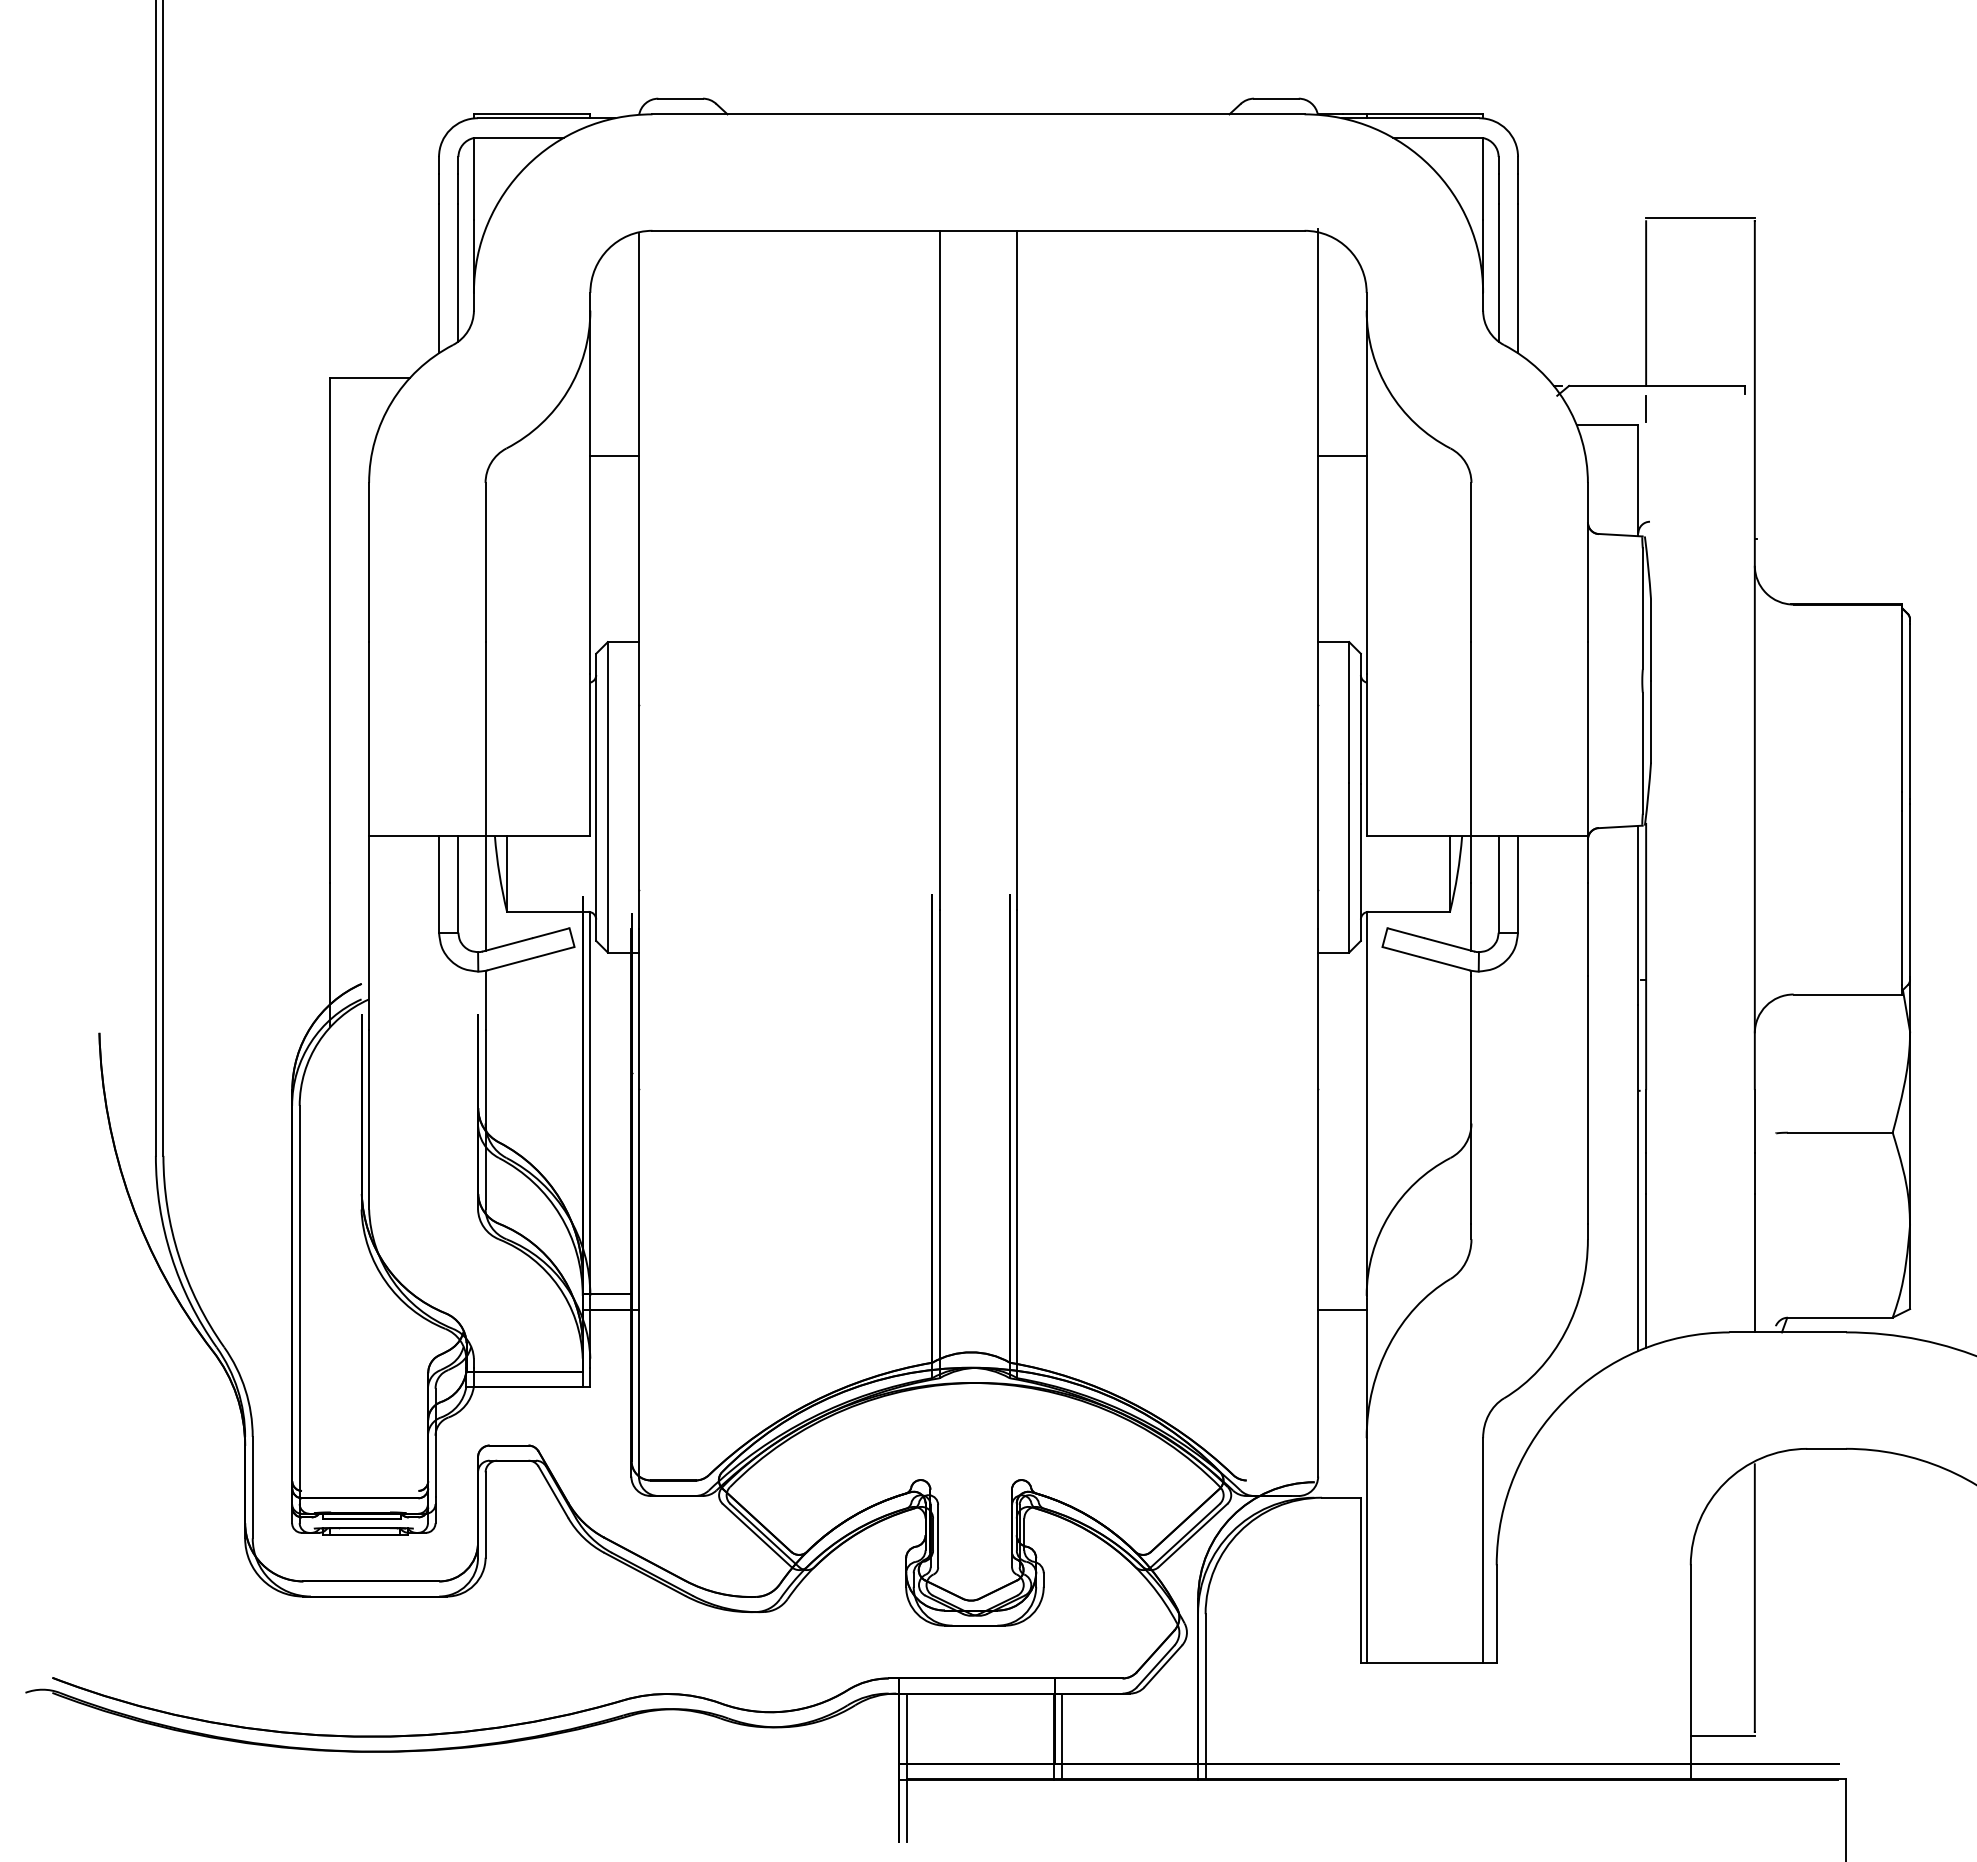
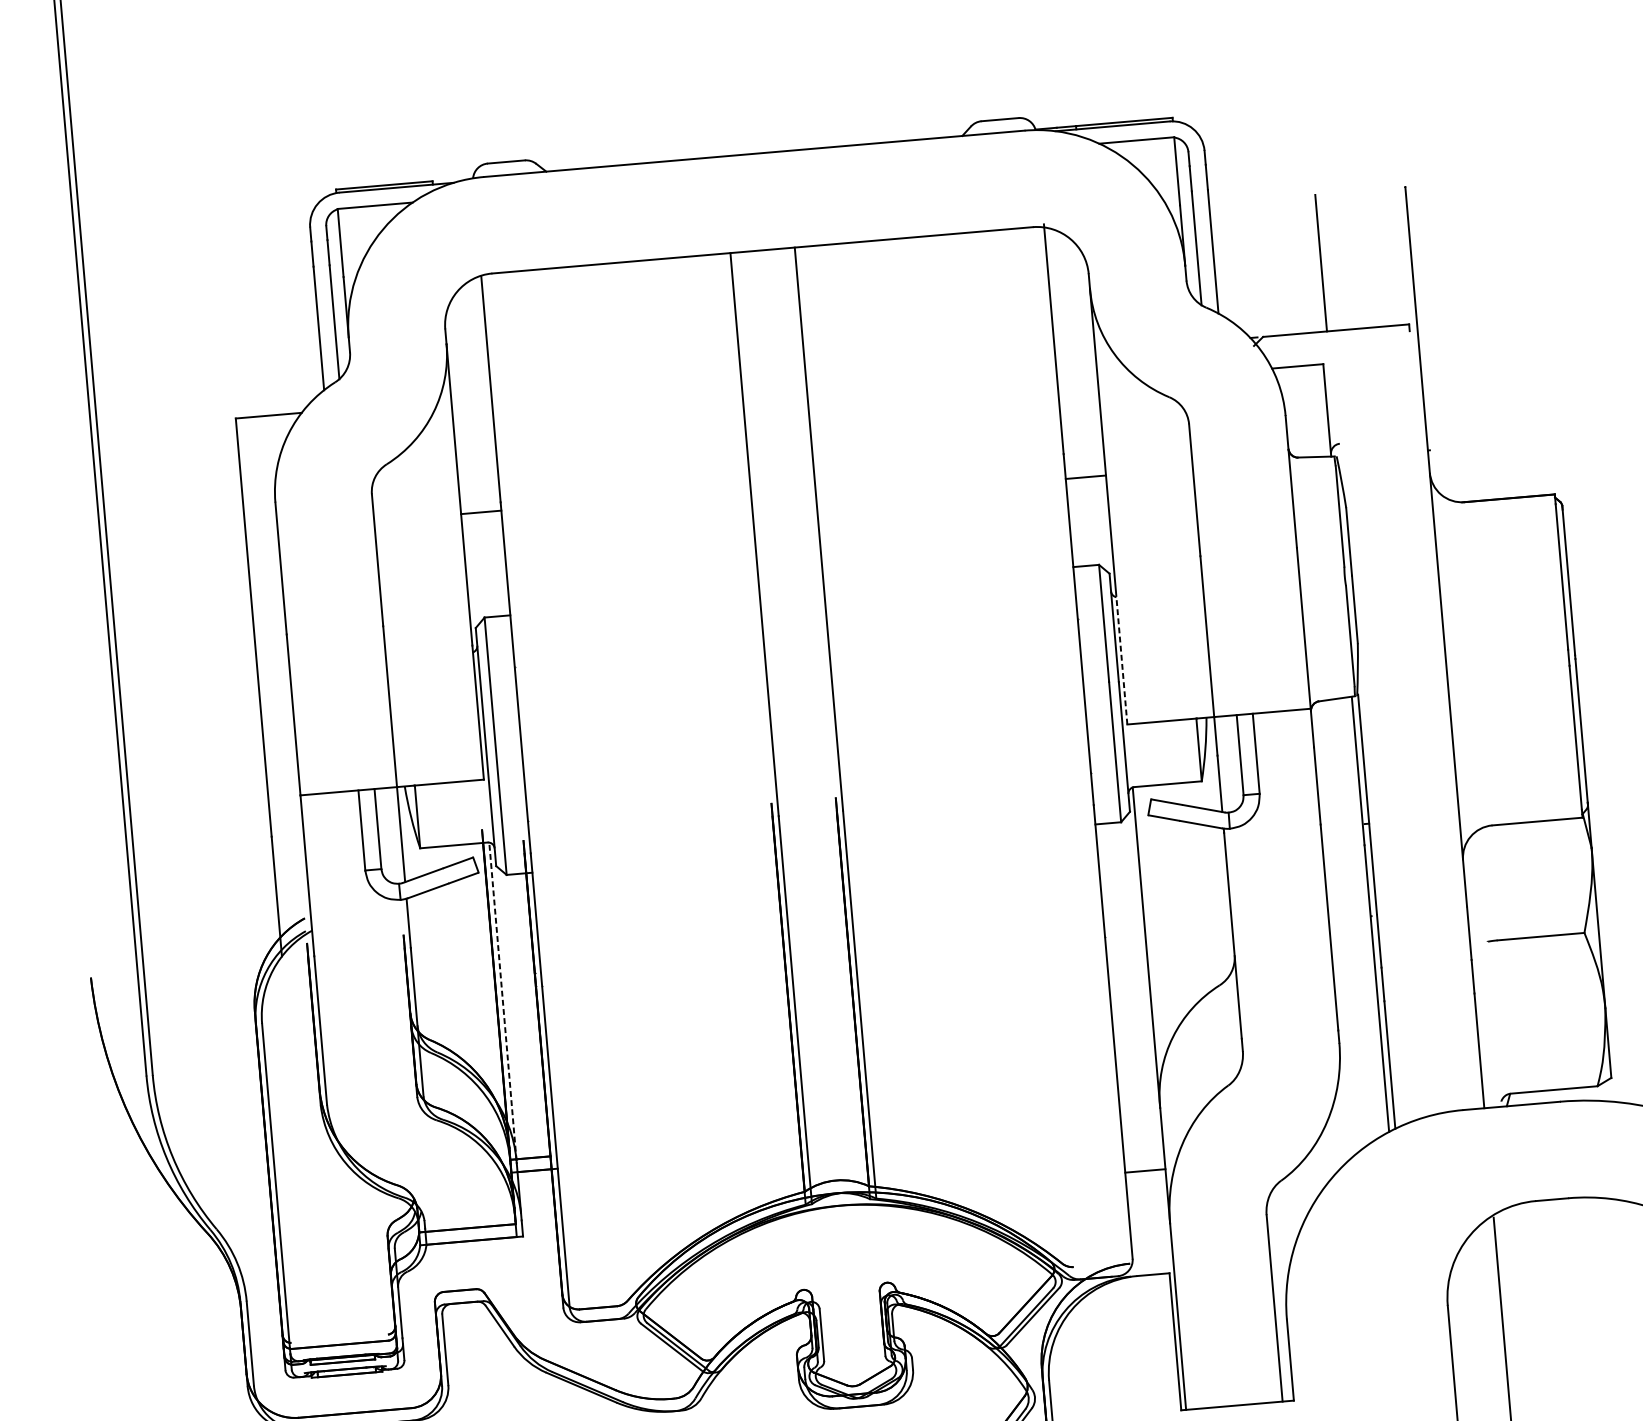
line: (1700, 218) -> (1360, 188), removed
line: (1646, 409) -> (1328, 350), removed
line: (614, 455) -> (481, 512), moved
line: (1342, 455) -> (1085, 477), moved
line: (1366, 755) -> (1121, 657), solid -> dashed
line: (590, 1103) -> (503, 1001), solid -> dashed
line: (1342, 1309) -> (1145, 1170), moved

